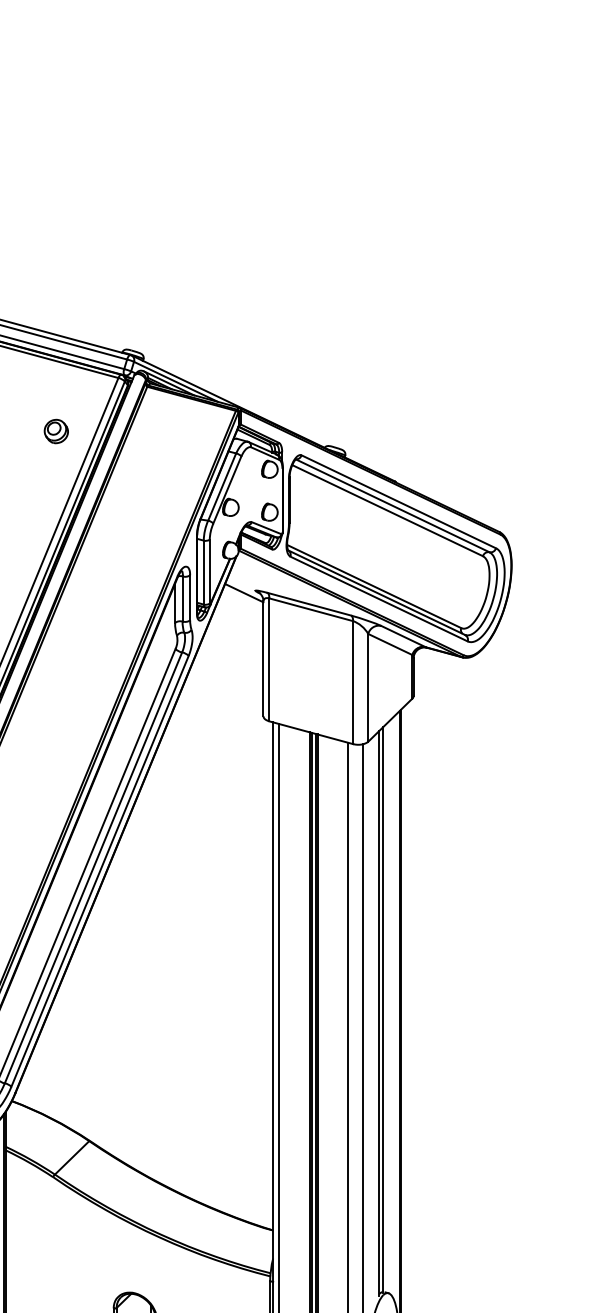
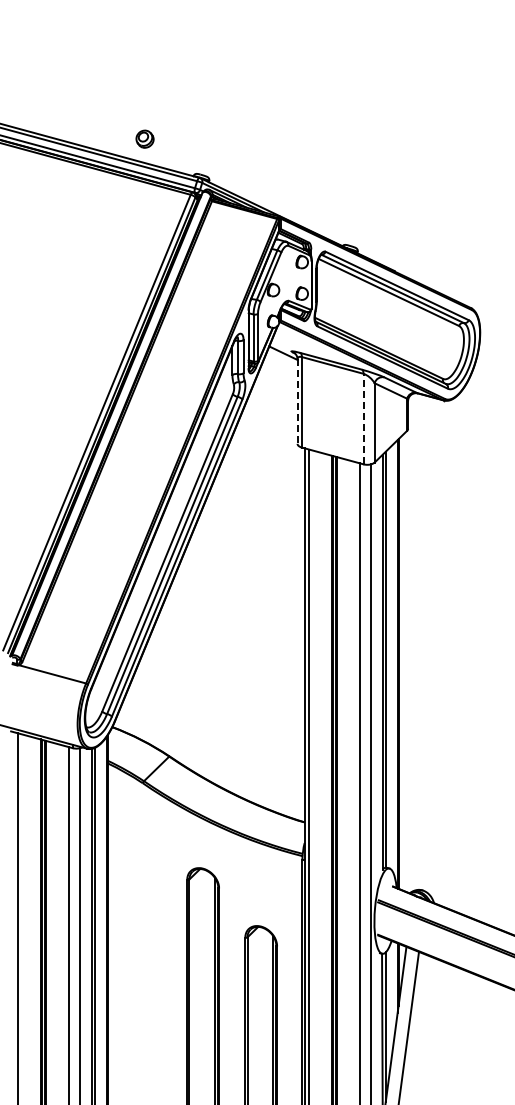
part: (55, 430) -> (144, 138), moved
line: (263, 660) -> (297, 402), solid -> dashed
line: (353, 681) -> (363, 418), solid -> dashed

